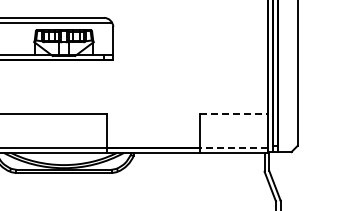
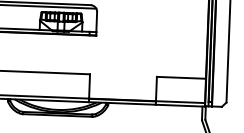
line: (234, 113) -> (181, 77), dashed -> solid
line: (233, 147) -> (180, 101), dashed -> solid

